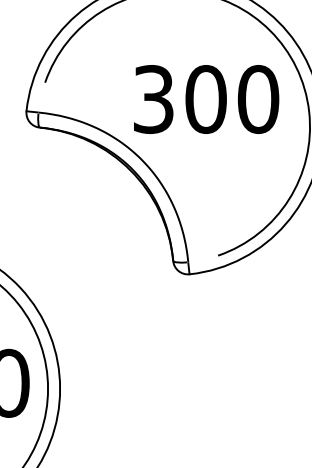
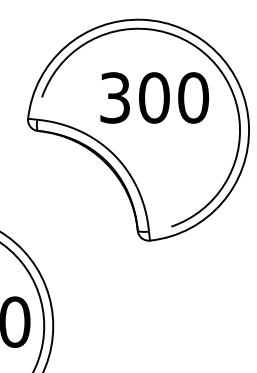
text: (206, 98) -> (154, 97), moved

